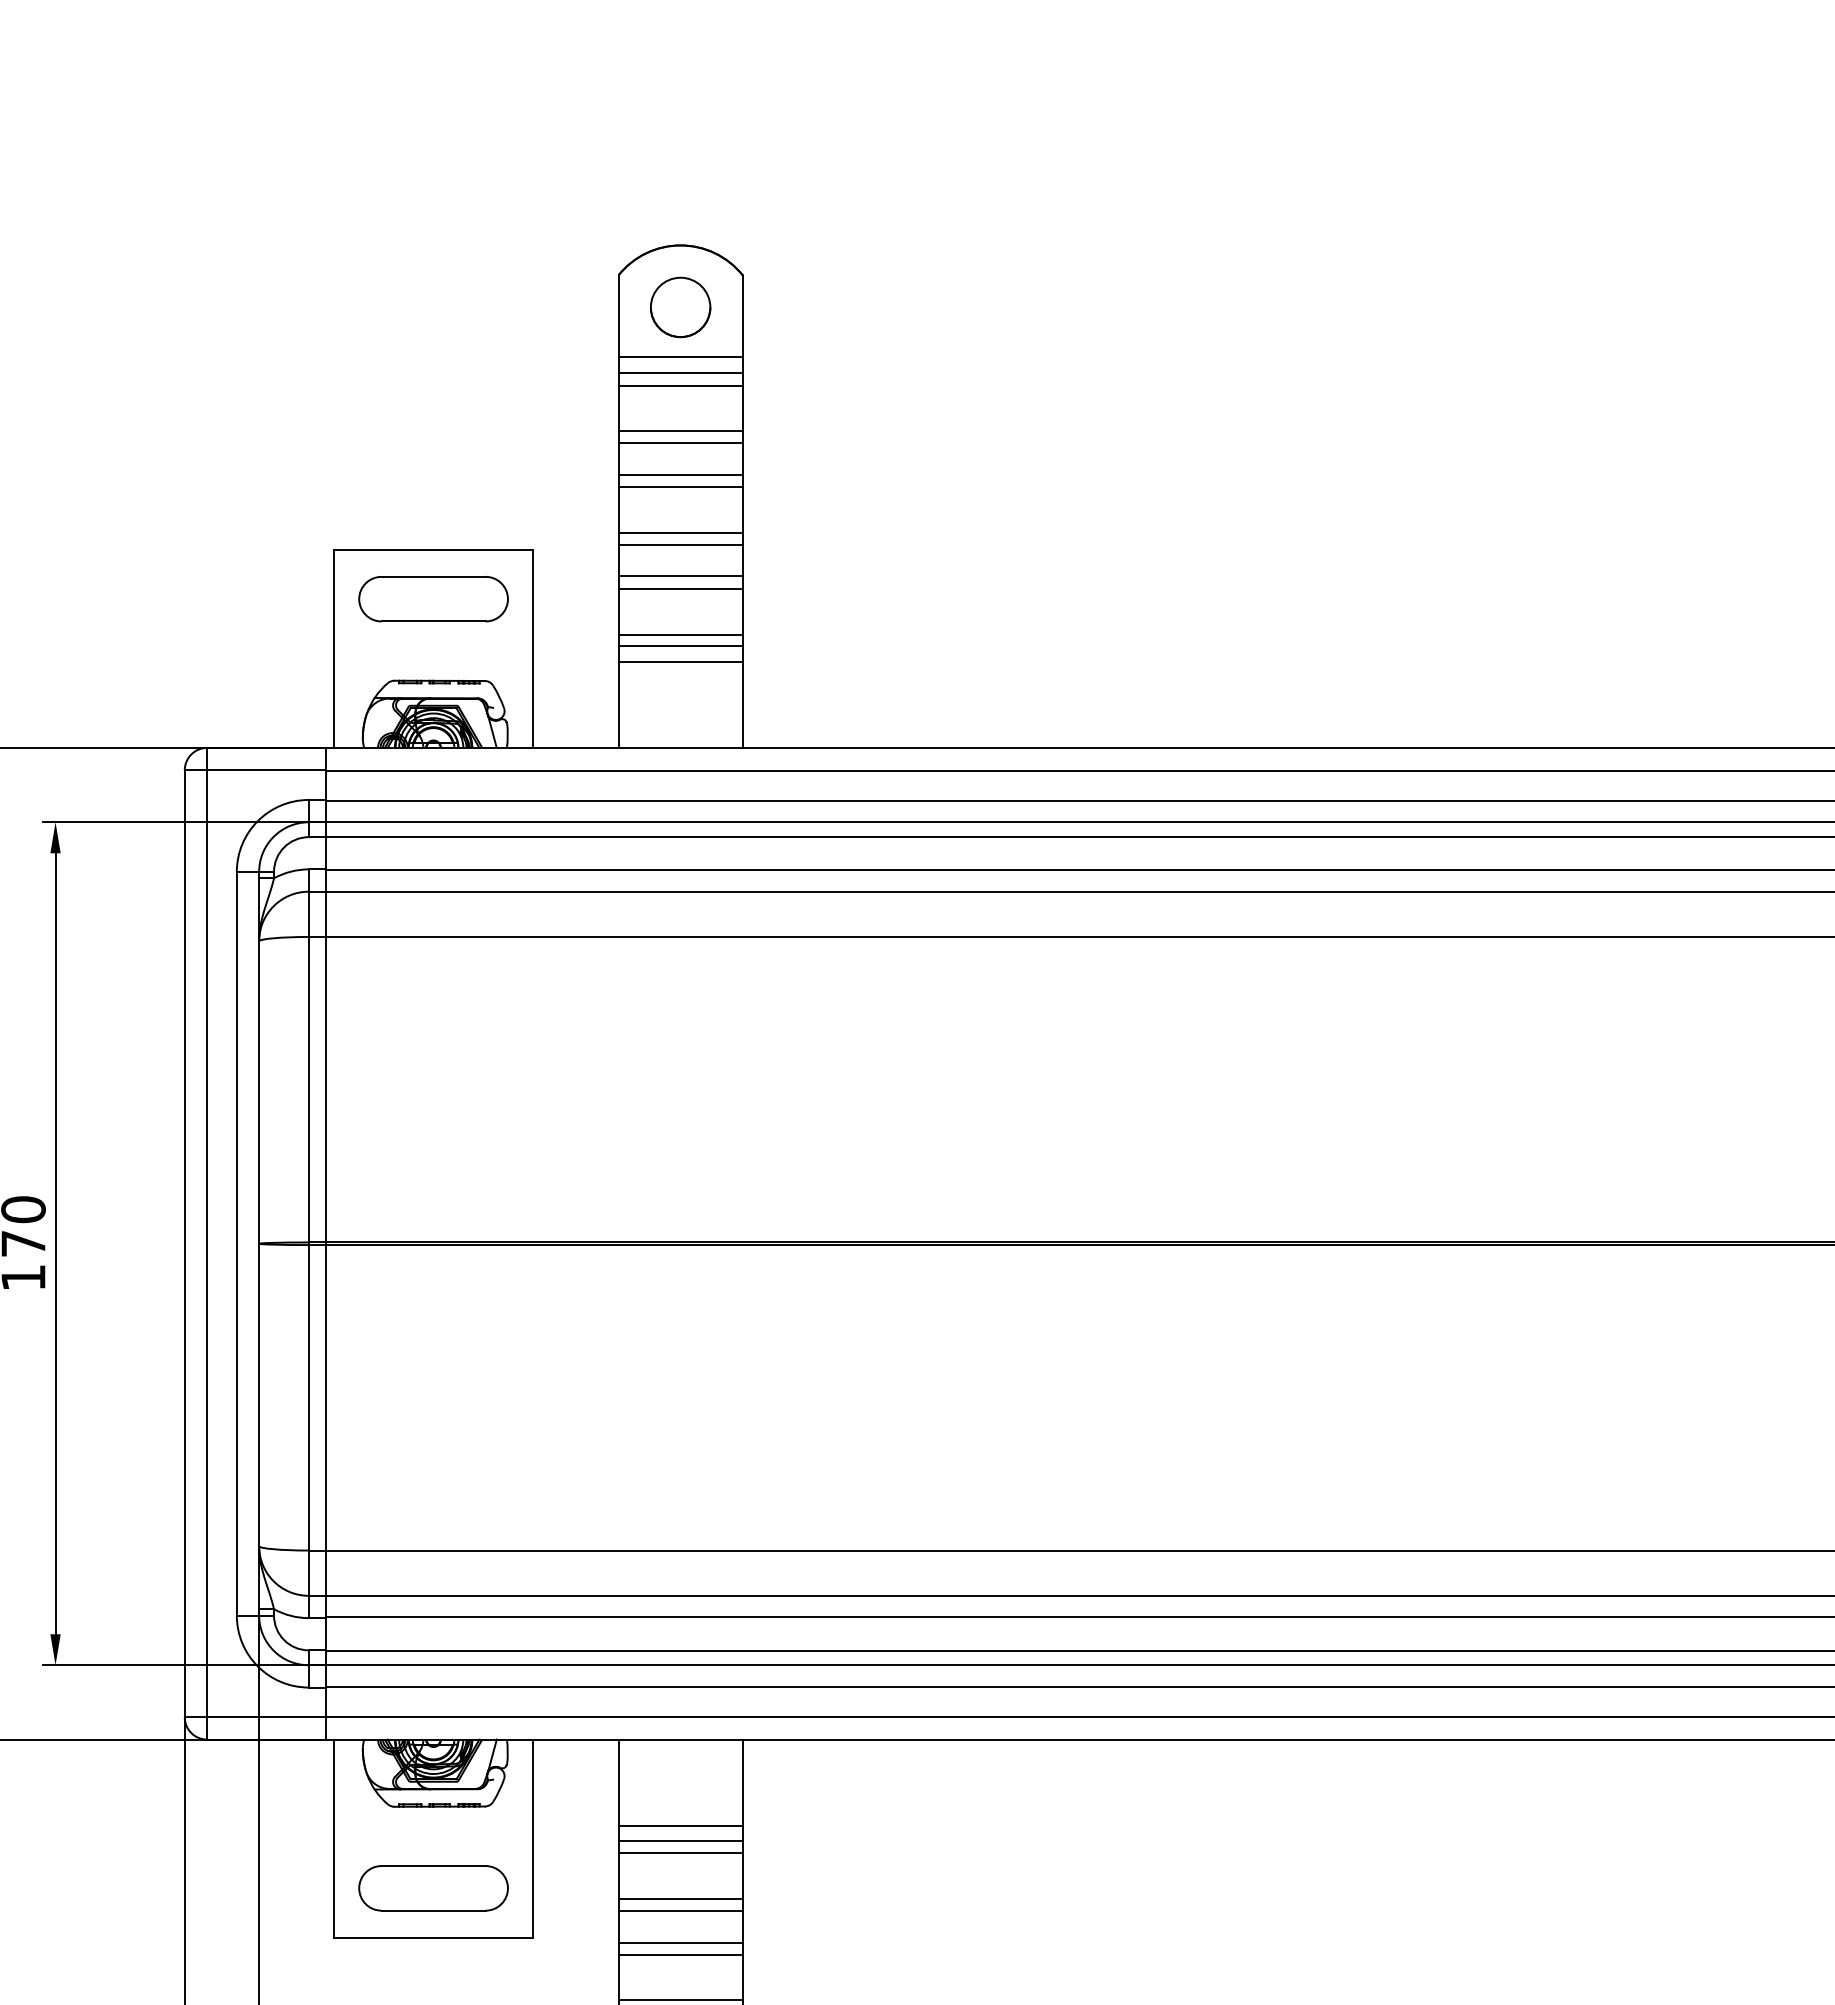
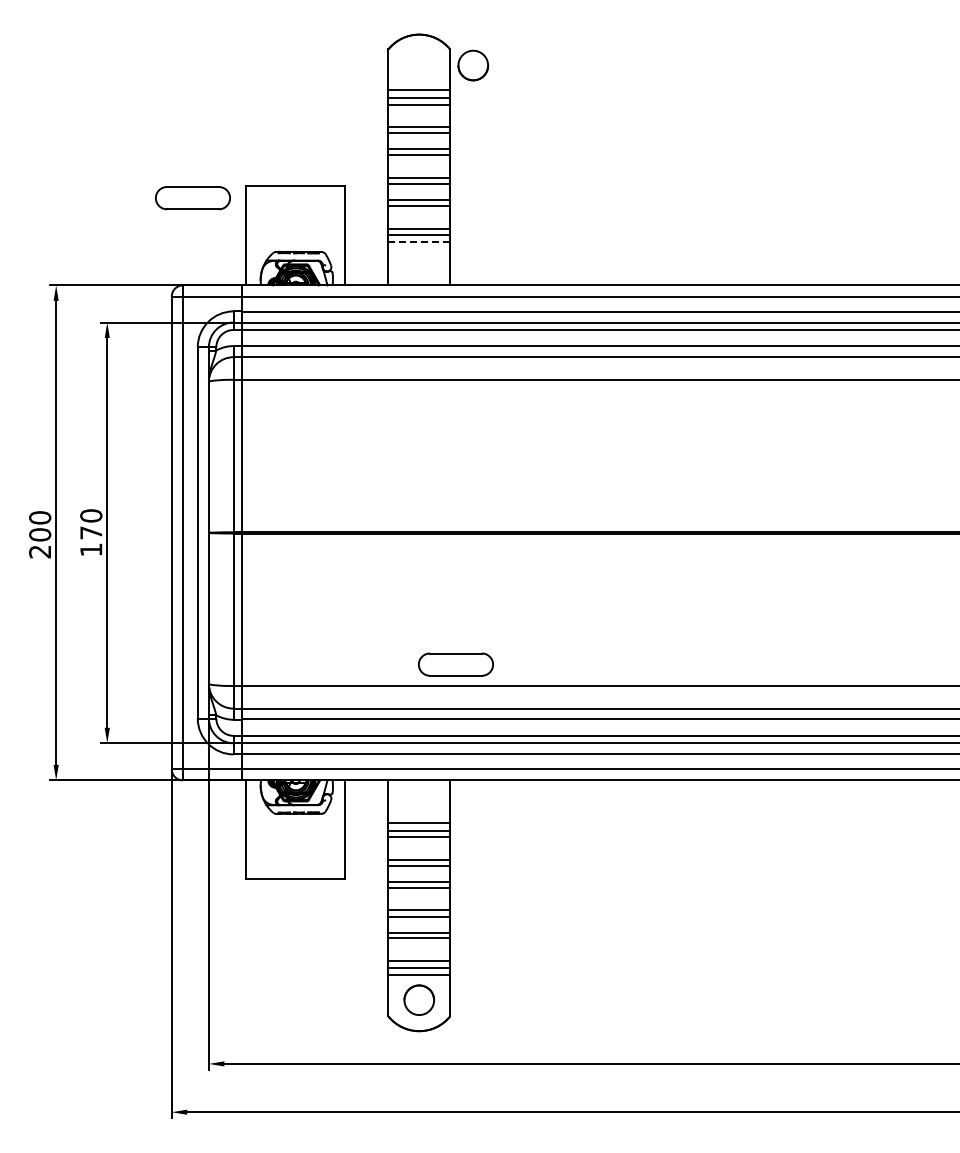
part: (681, 307) -> (473, 65), moved
part: (432, 599) -> (192, 198), moved
line: (681, 661) -> (419, 242), solid -> dashed
part: (432, 1888) -> (455, 664), moved

